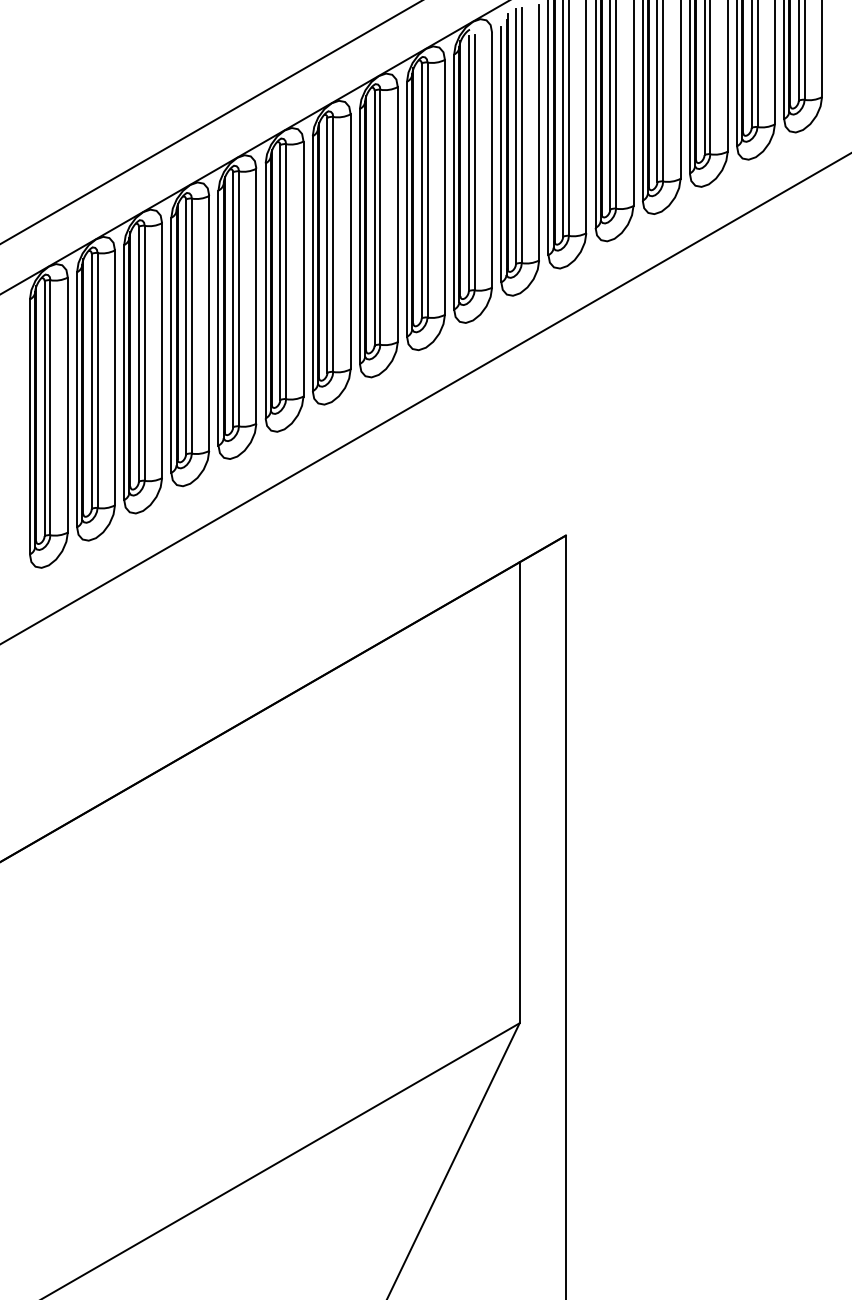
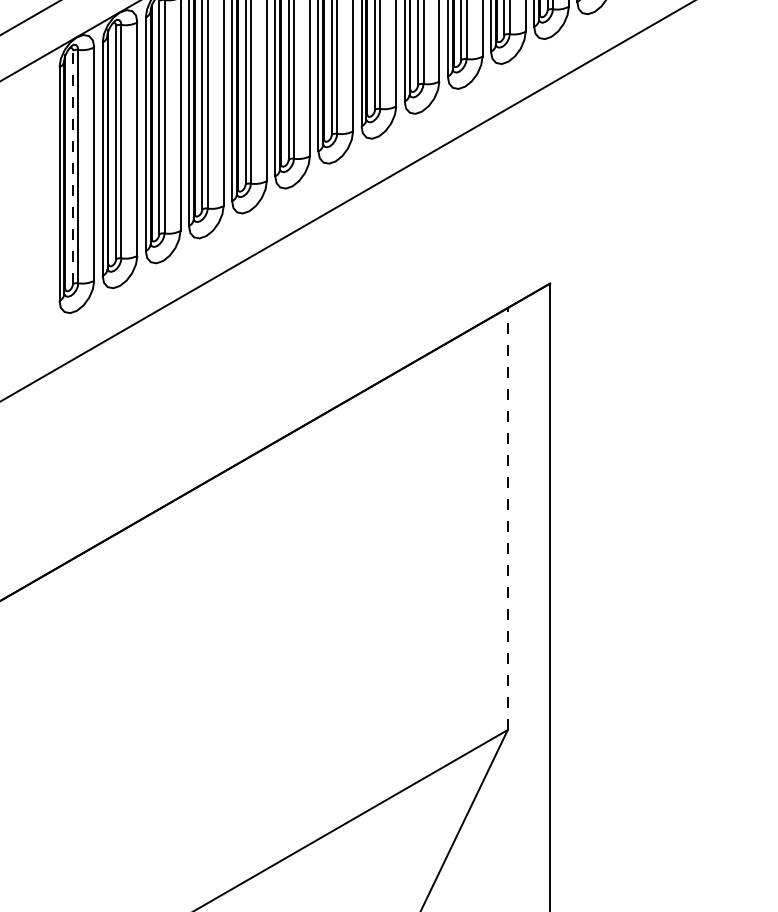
line: (44, 408) -> (72, 167), solid -> dashed
line: (519, 792) -> (507, 518), solid -> dashed

